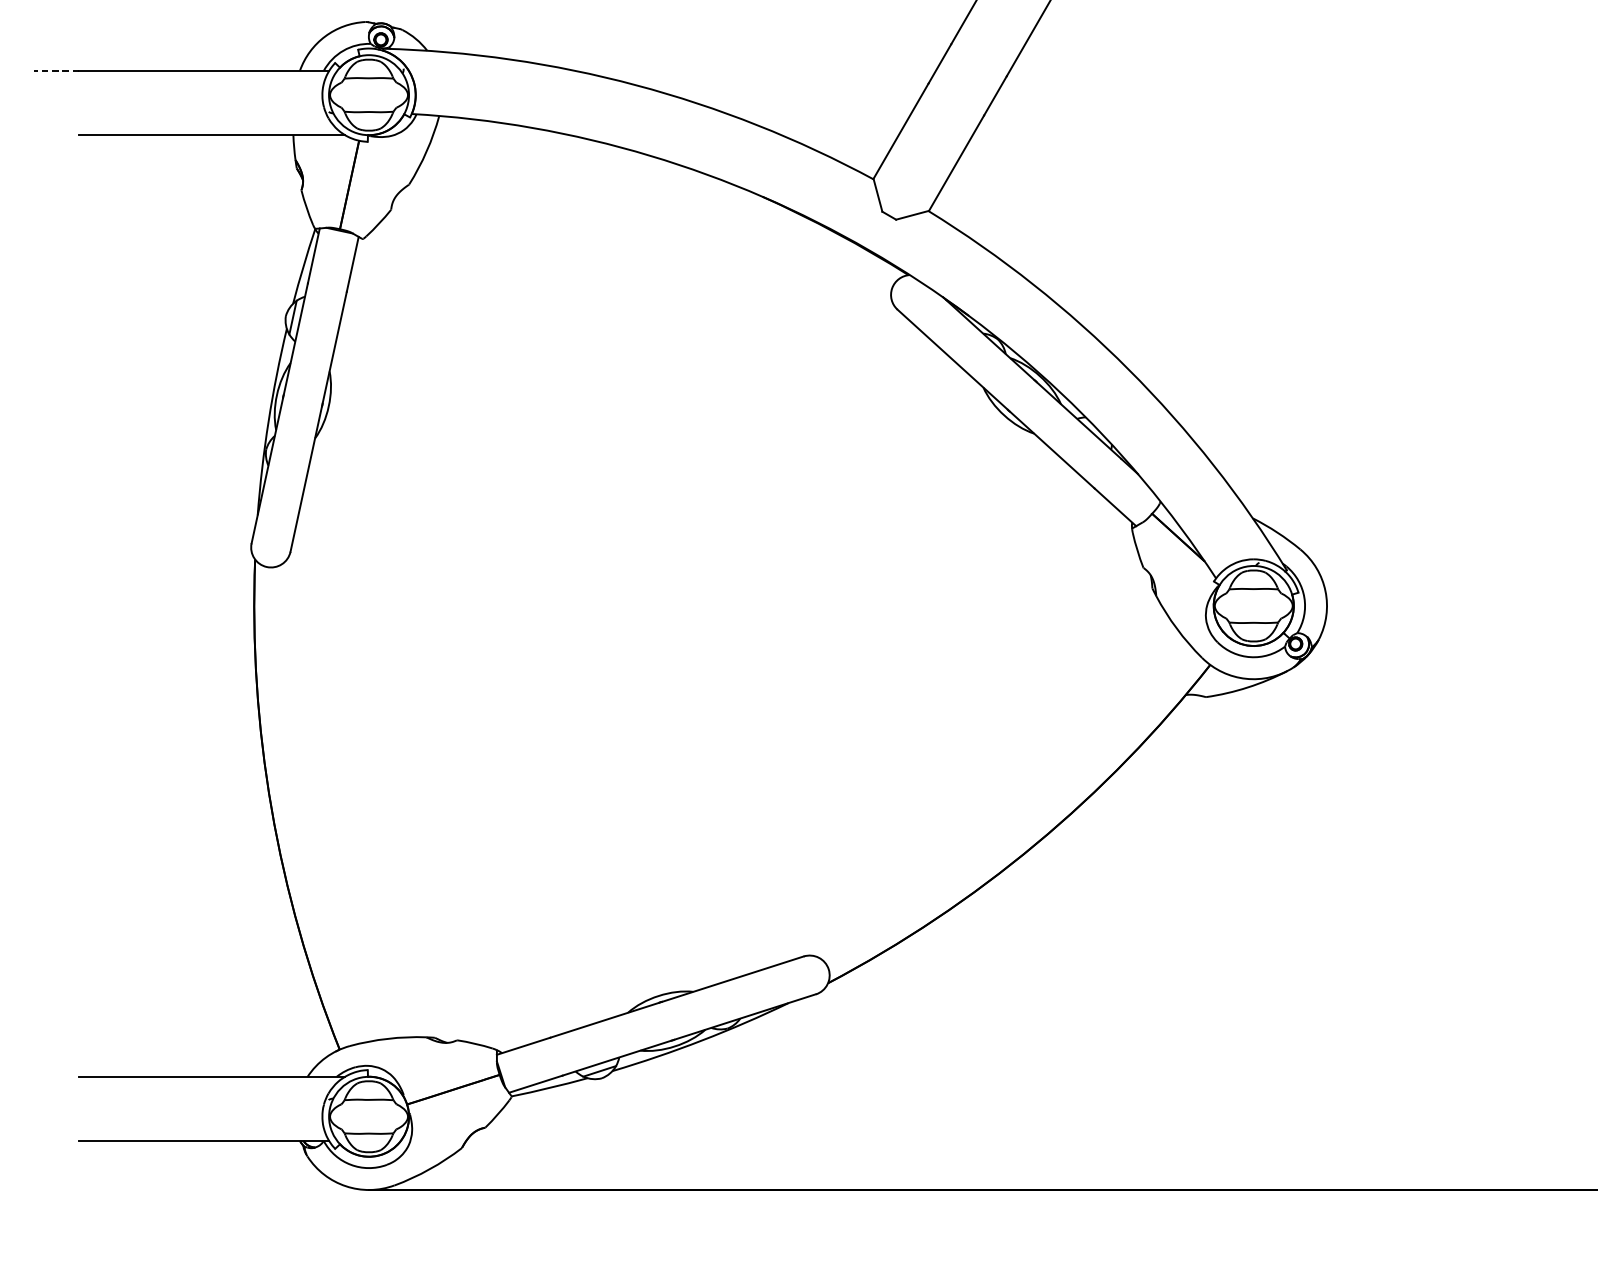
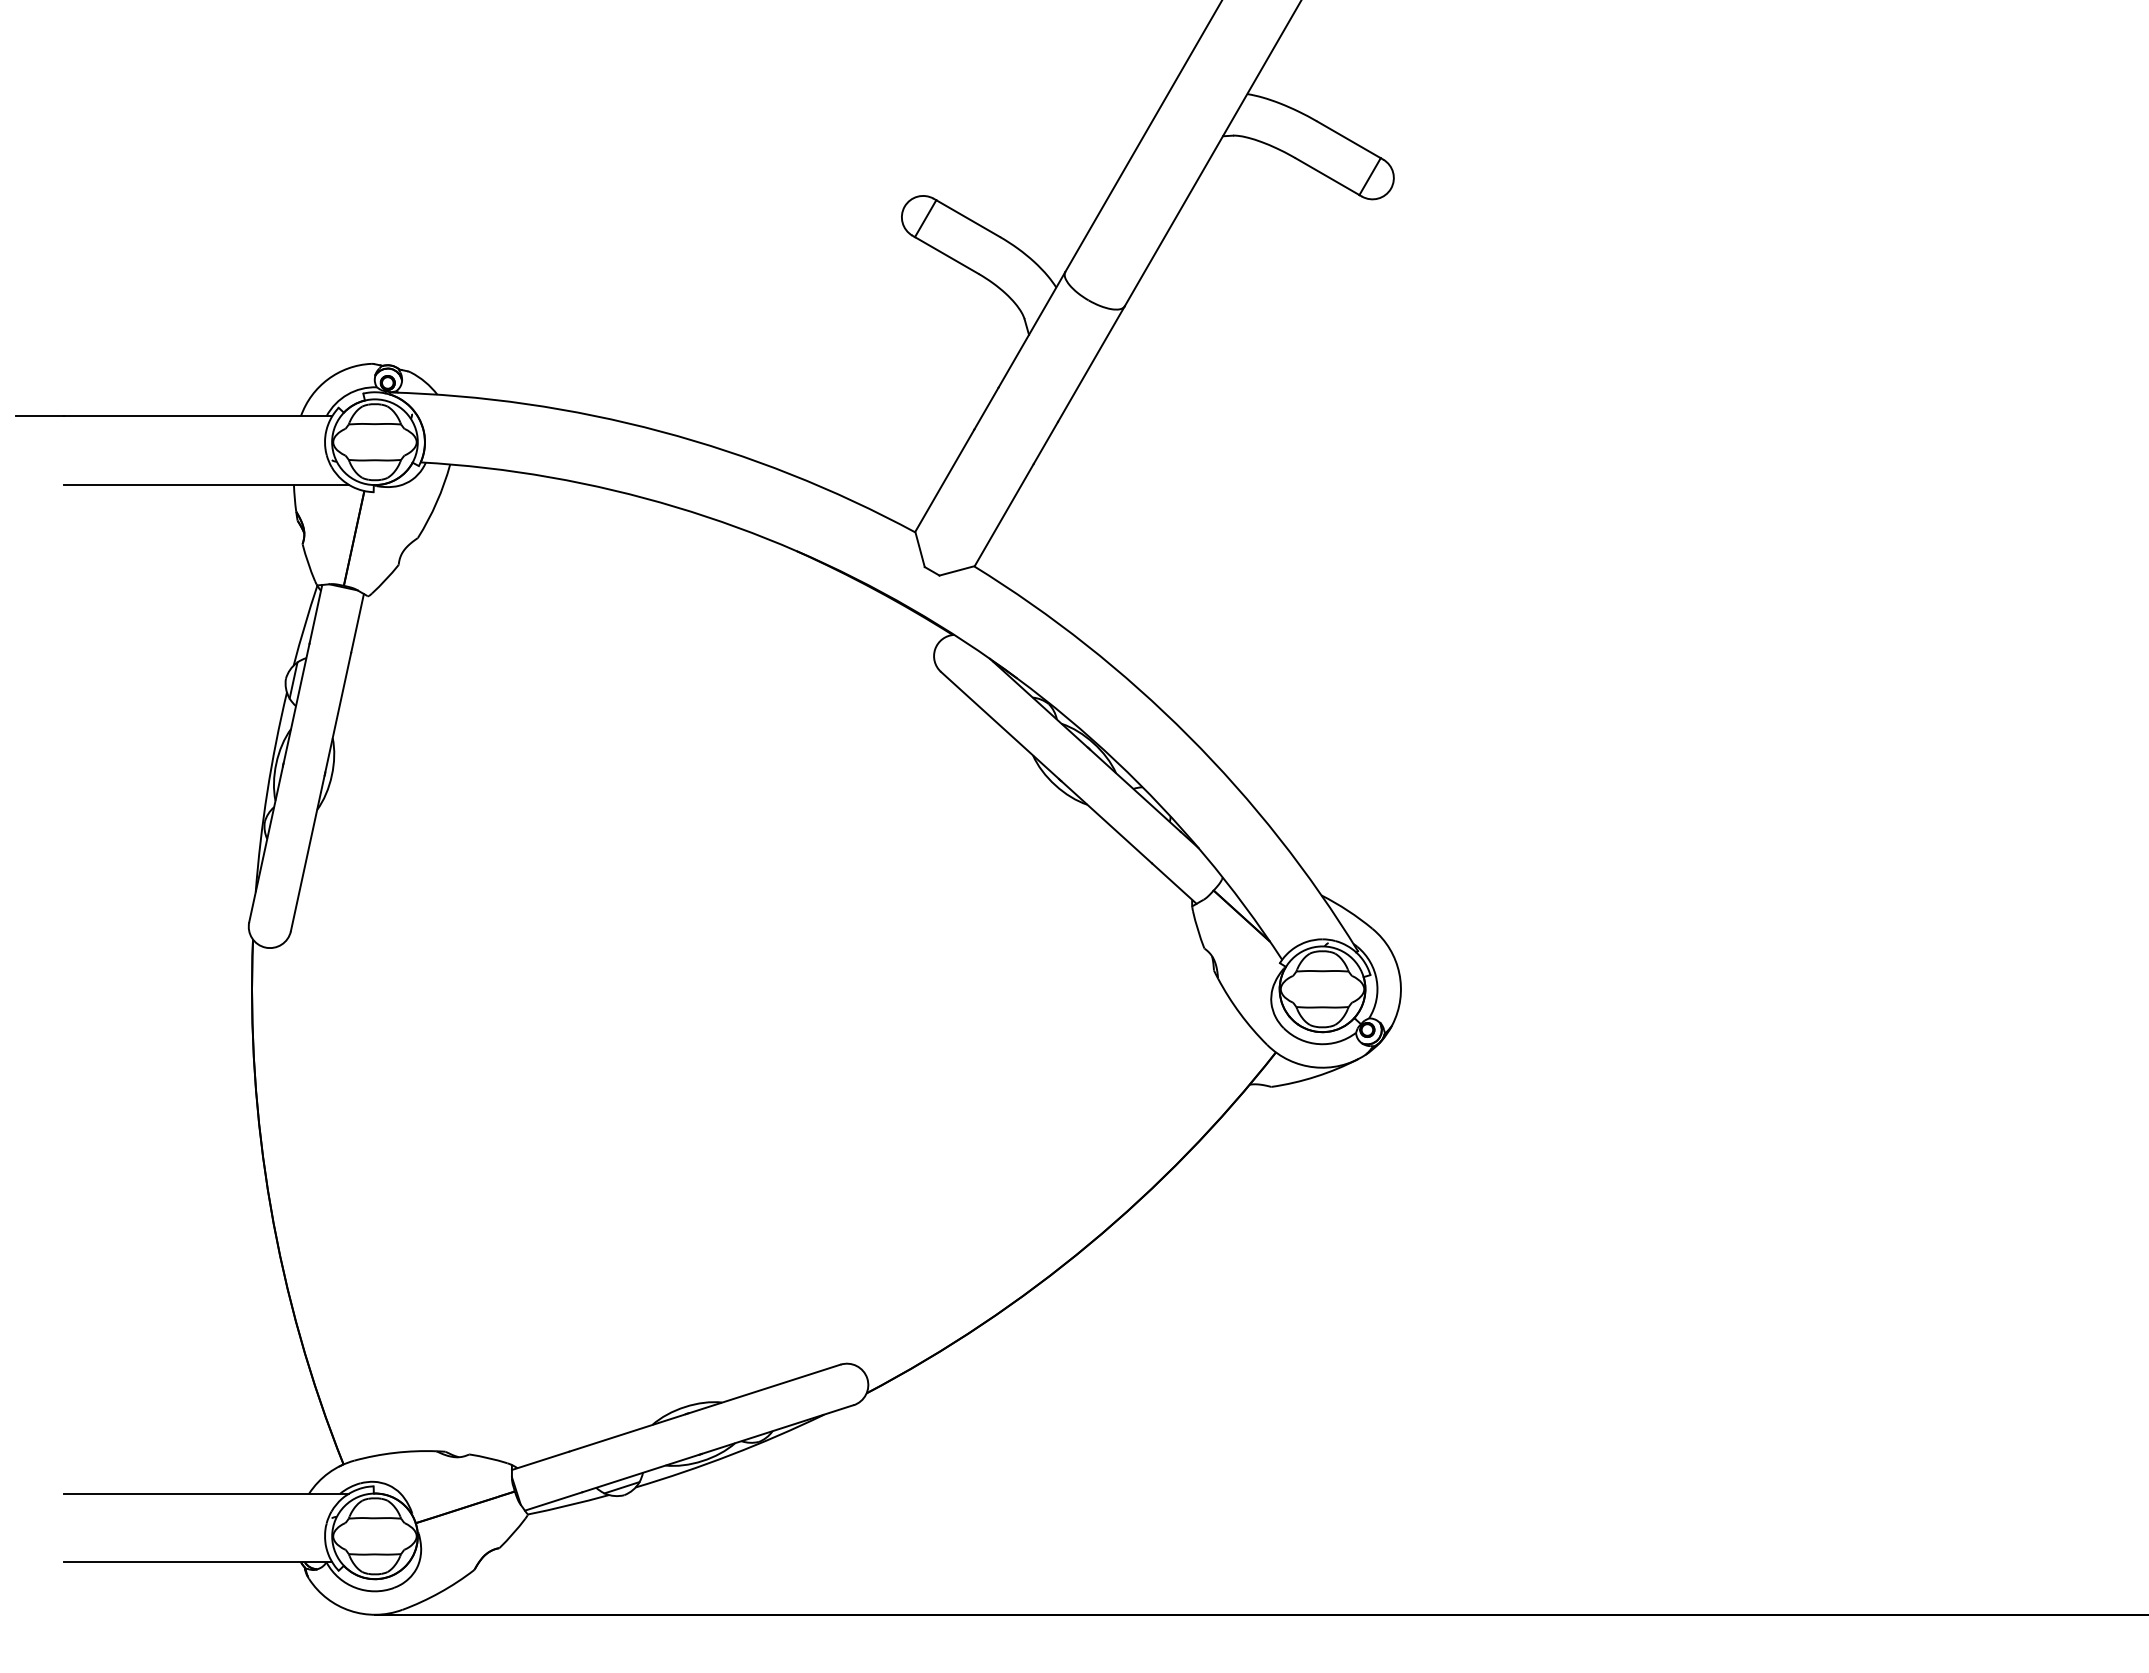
line: (55, 71) -> (39, 416), dashed -> solid

